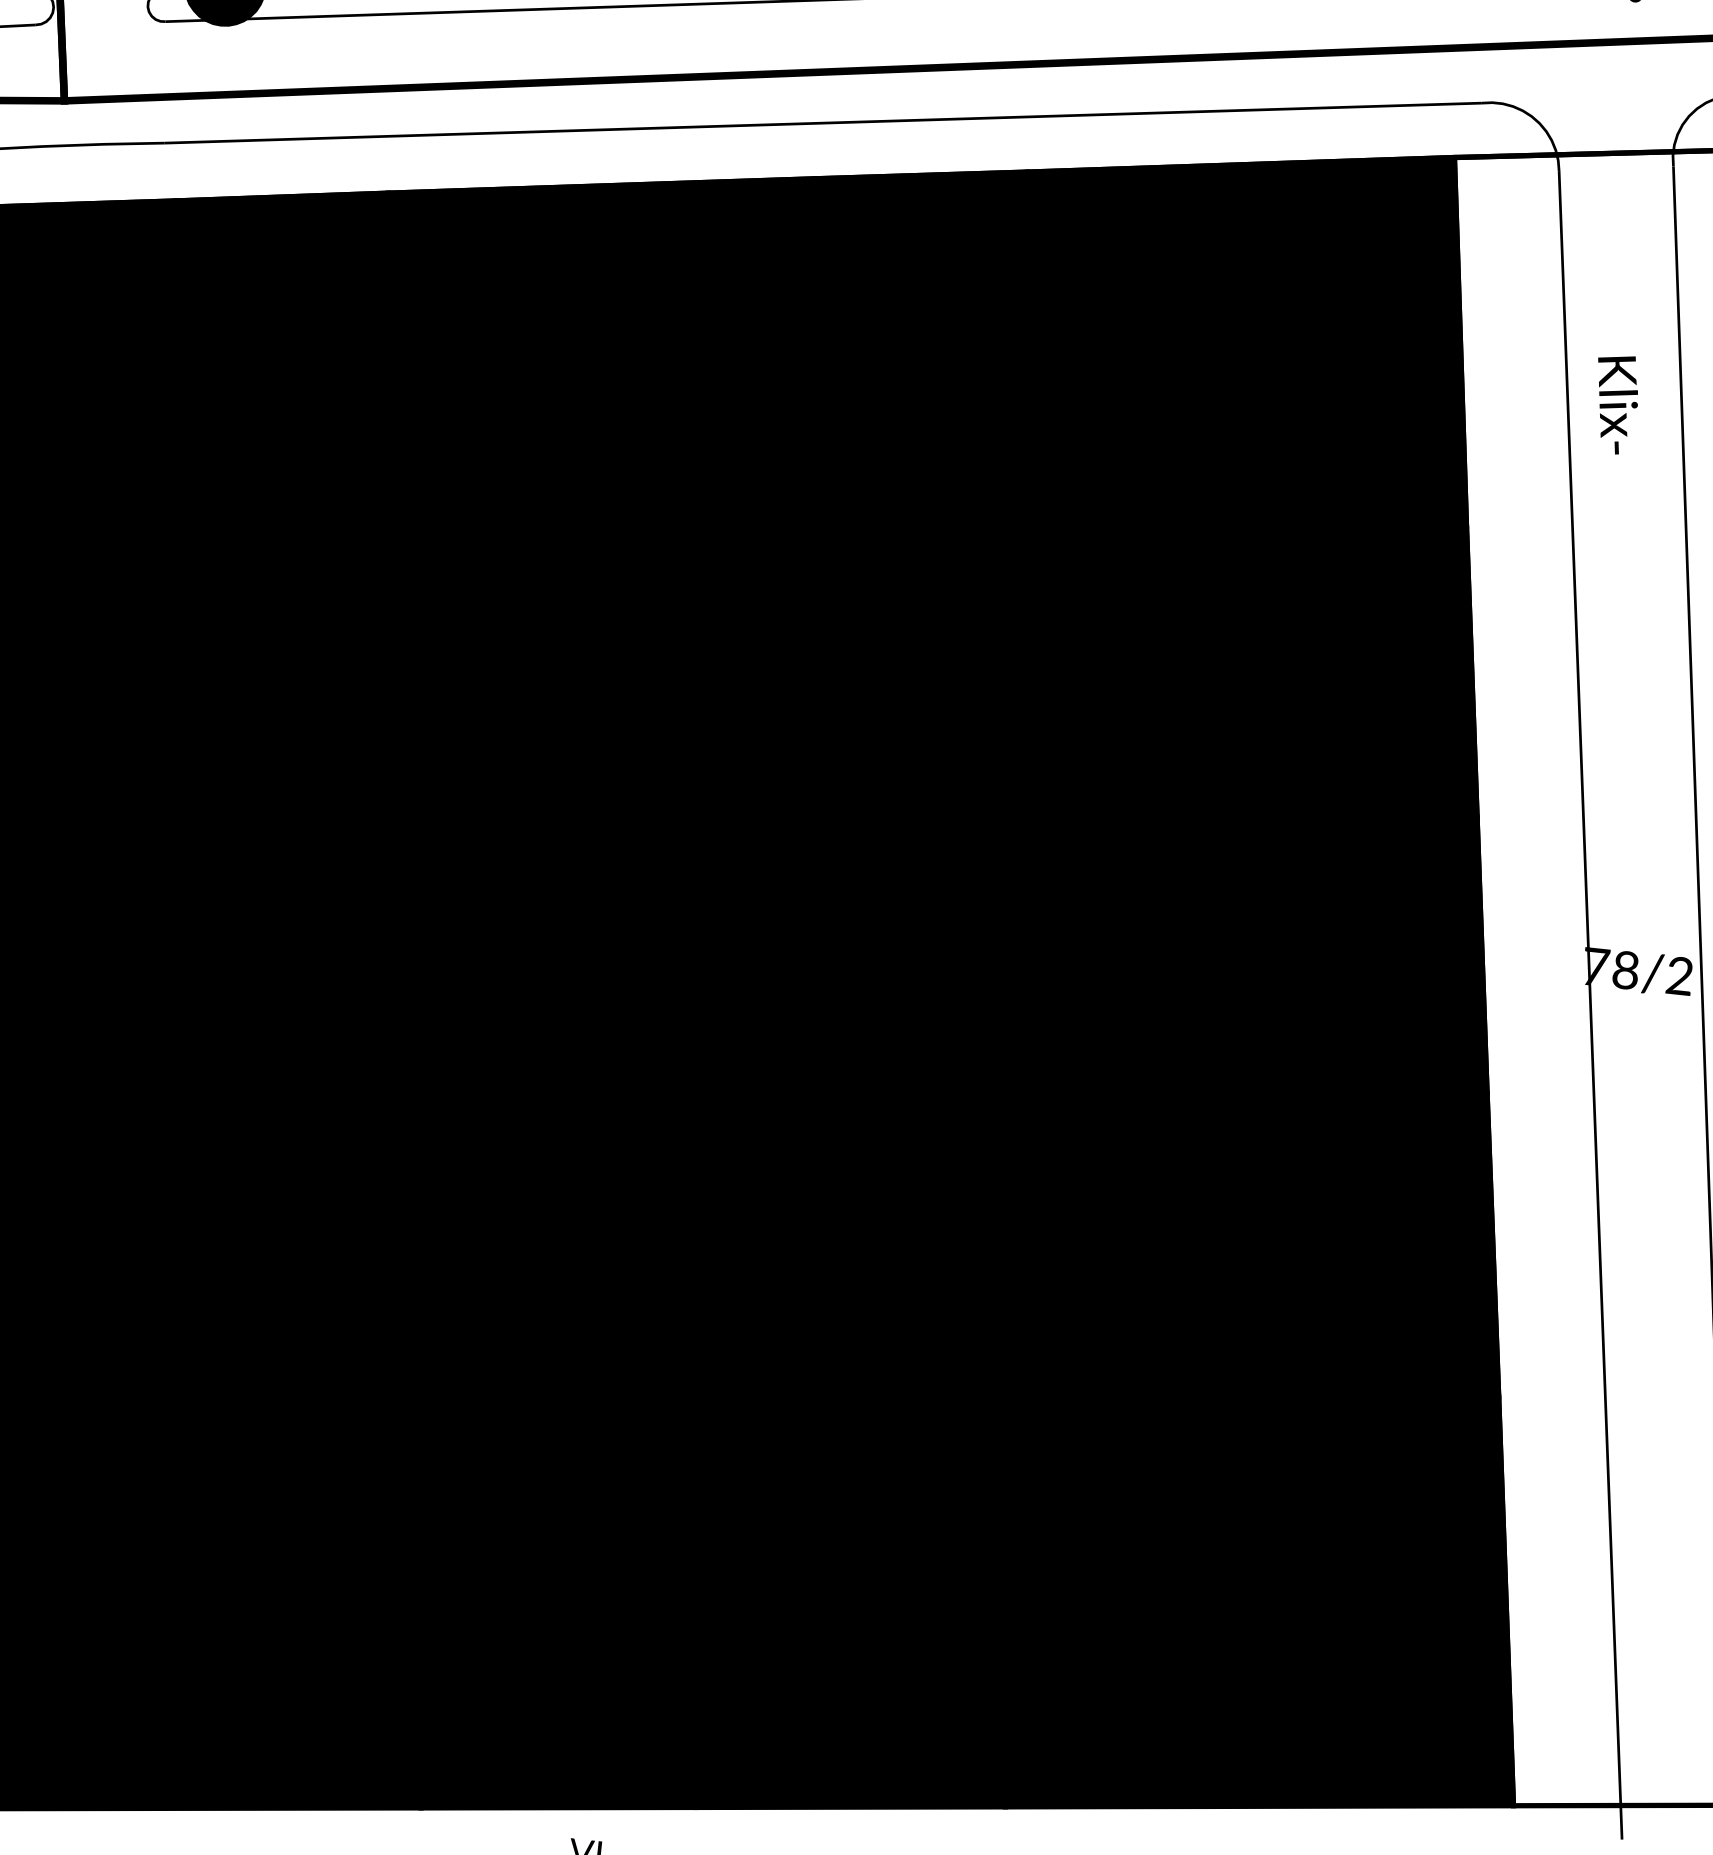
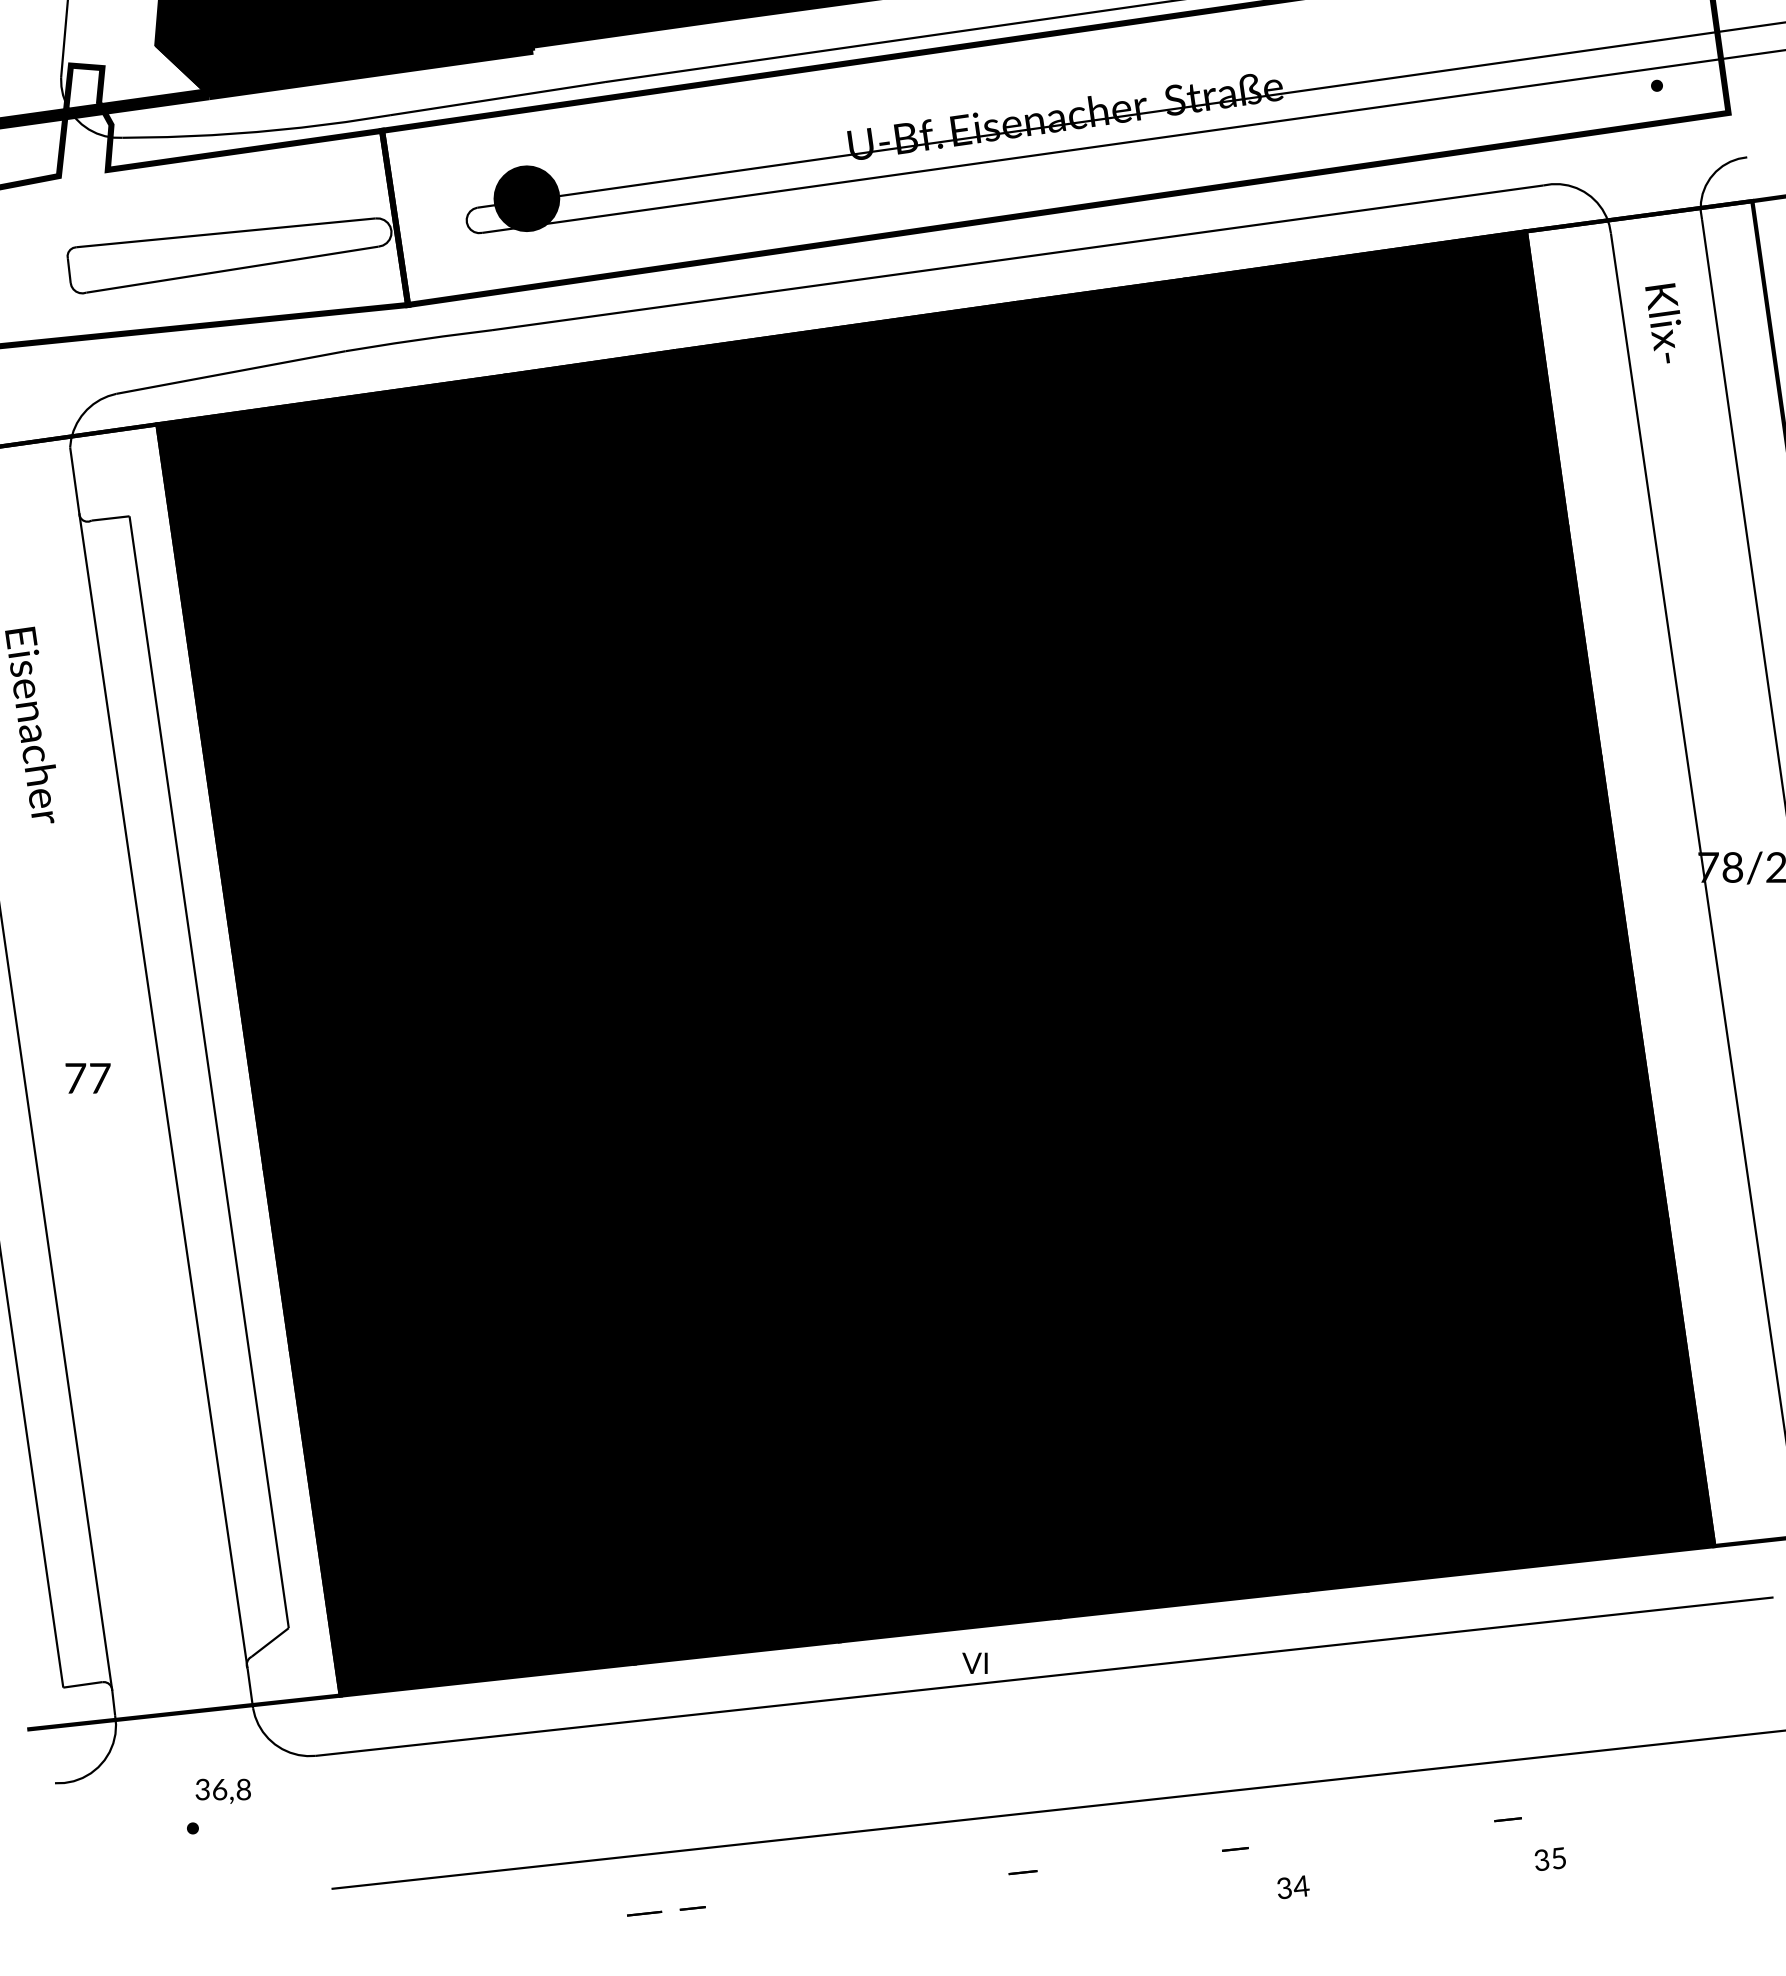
text: (1614, 404) -> (1662, 323), moved

